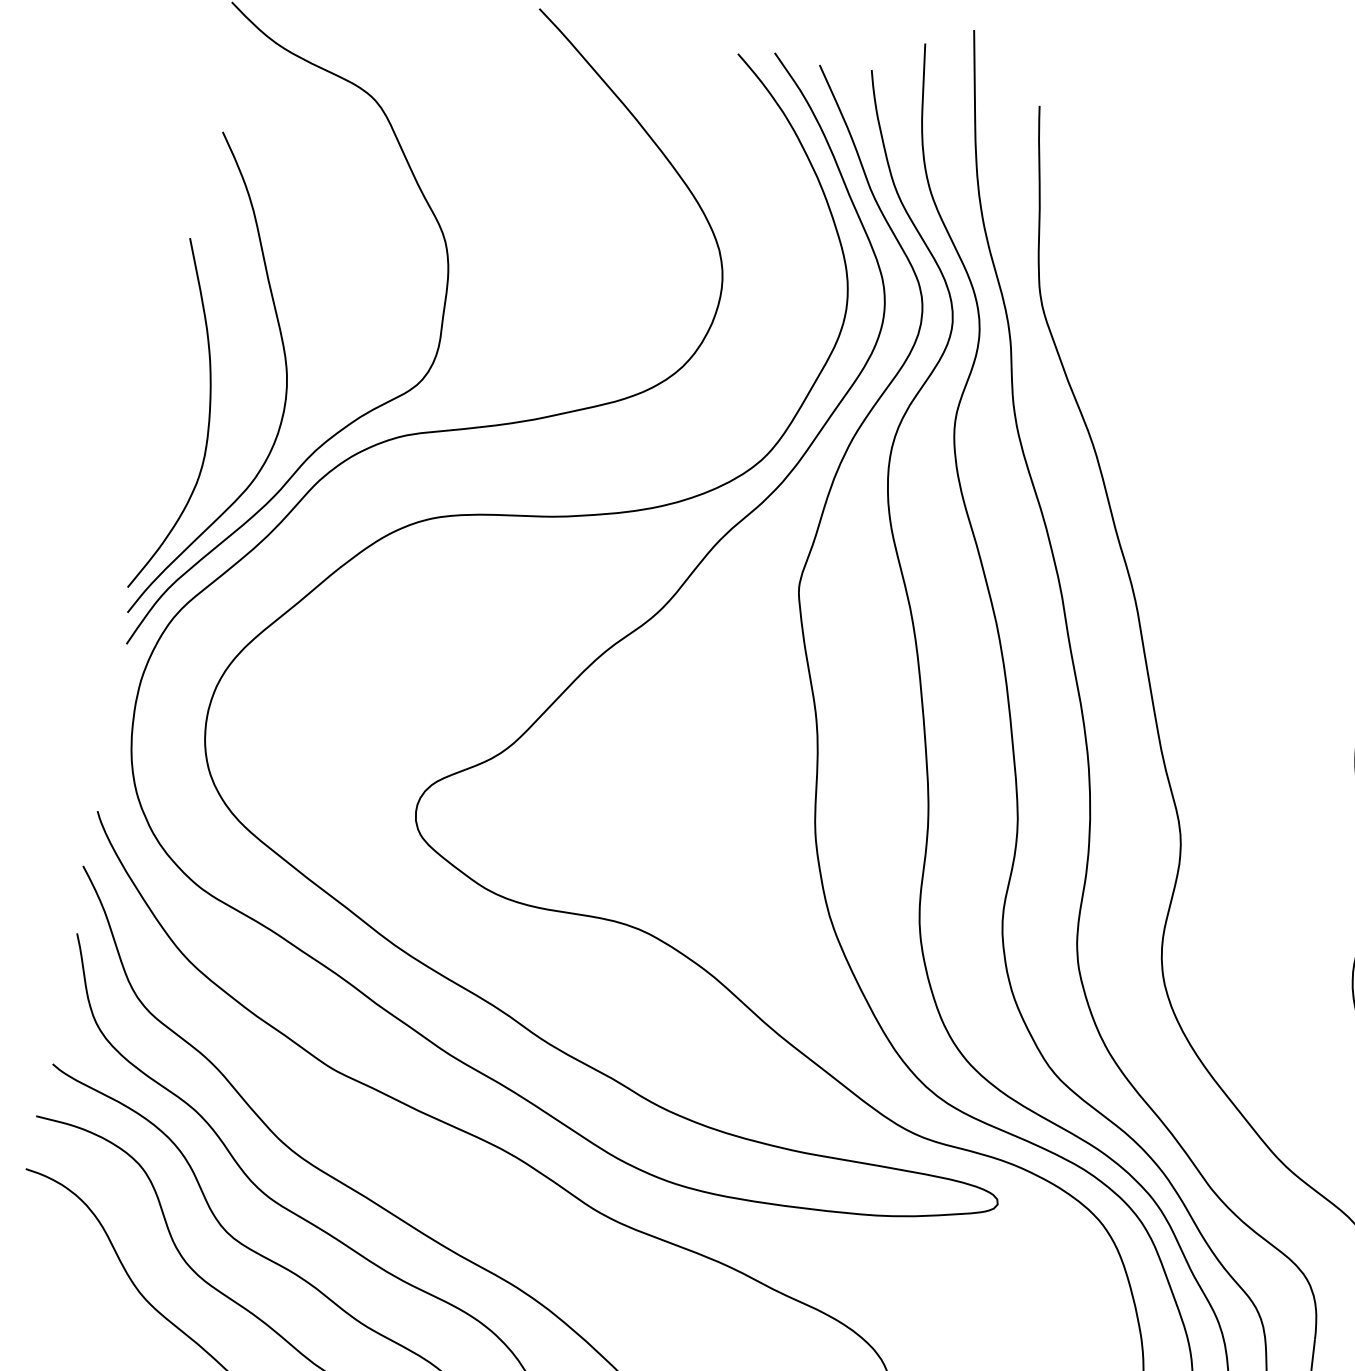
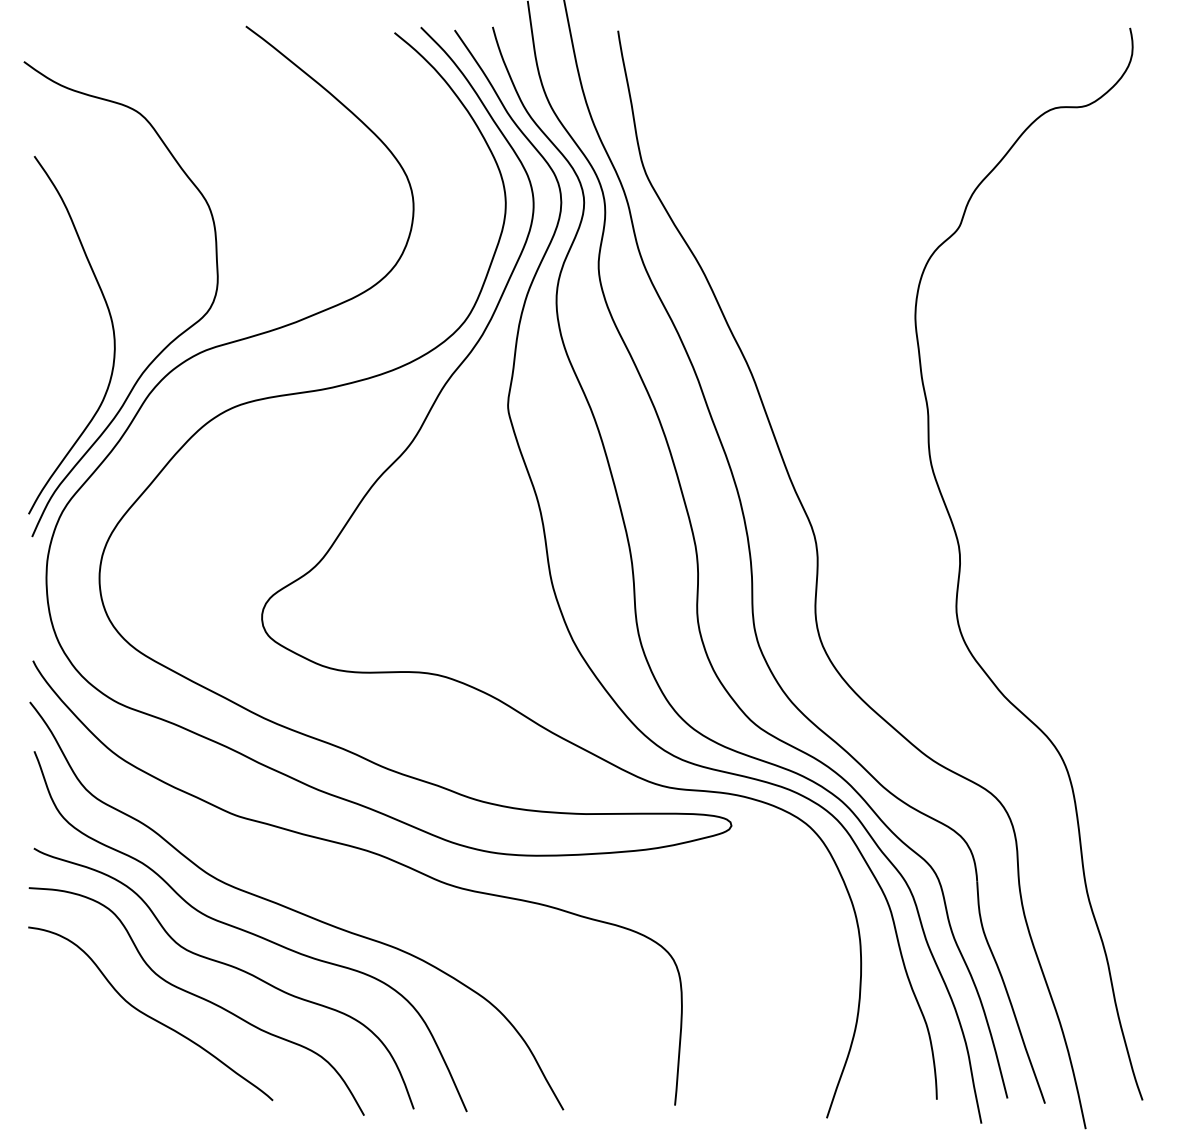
curve: (207, 421) -> (61, 366), removed

